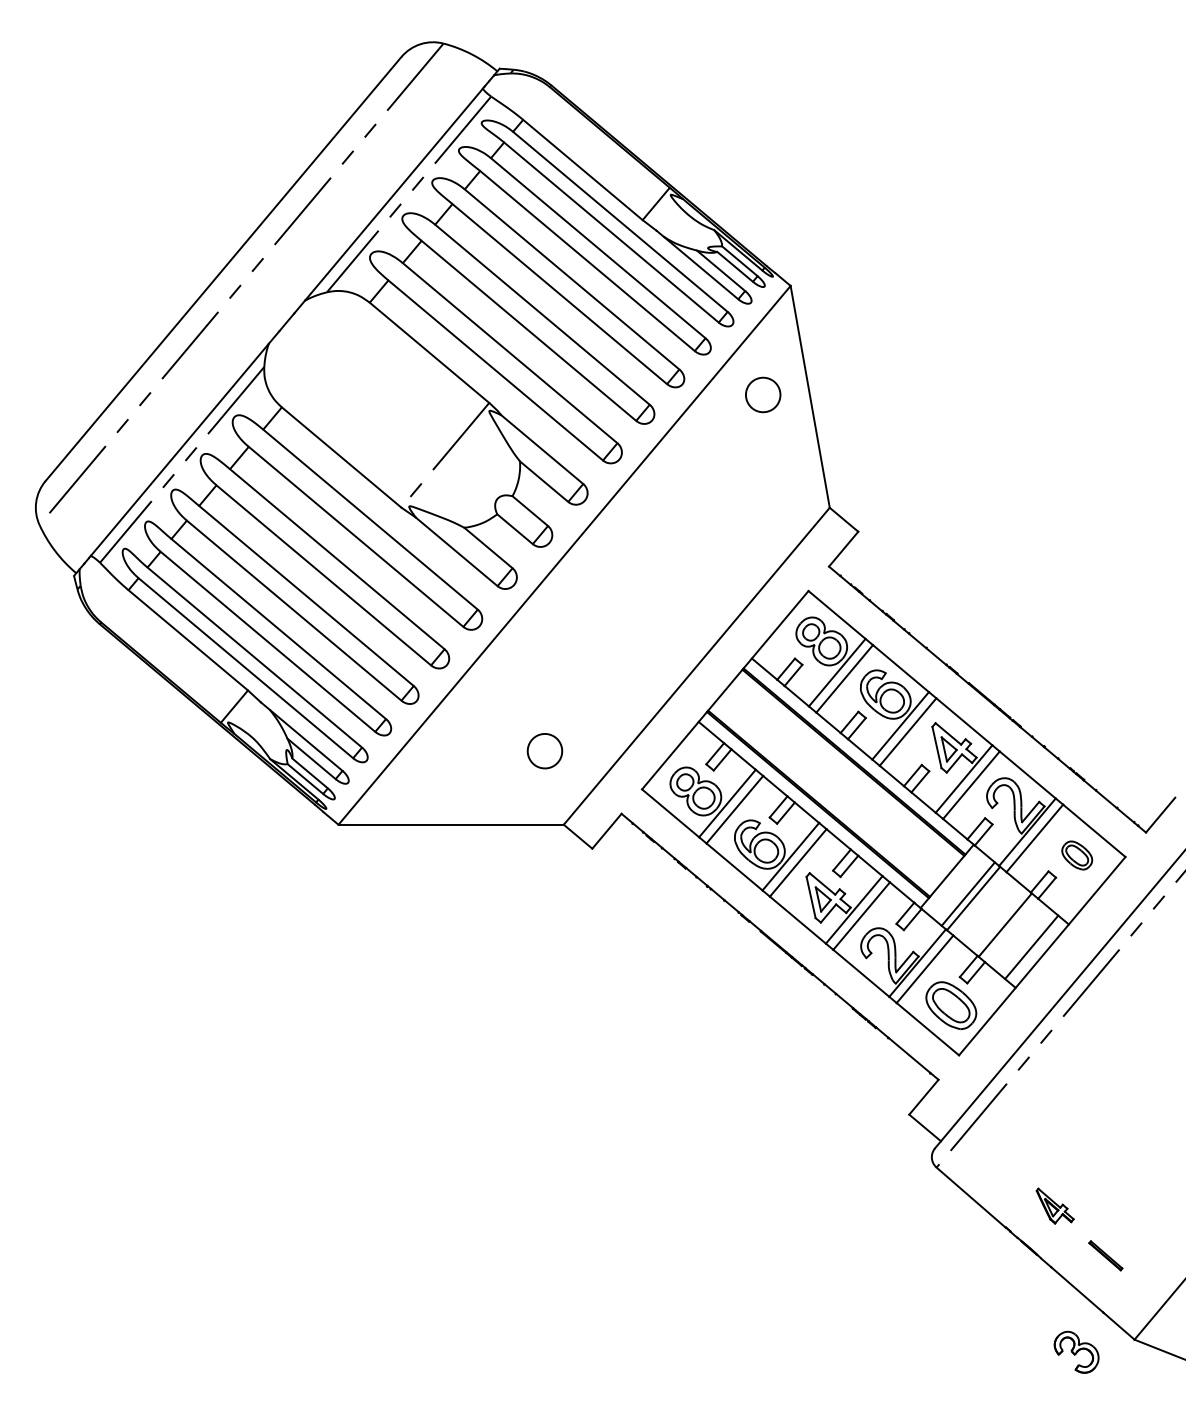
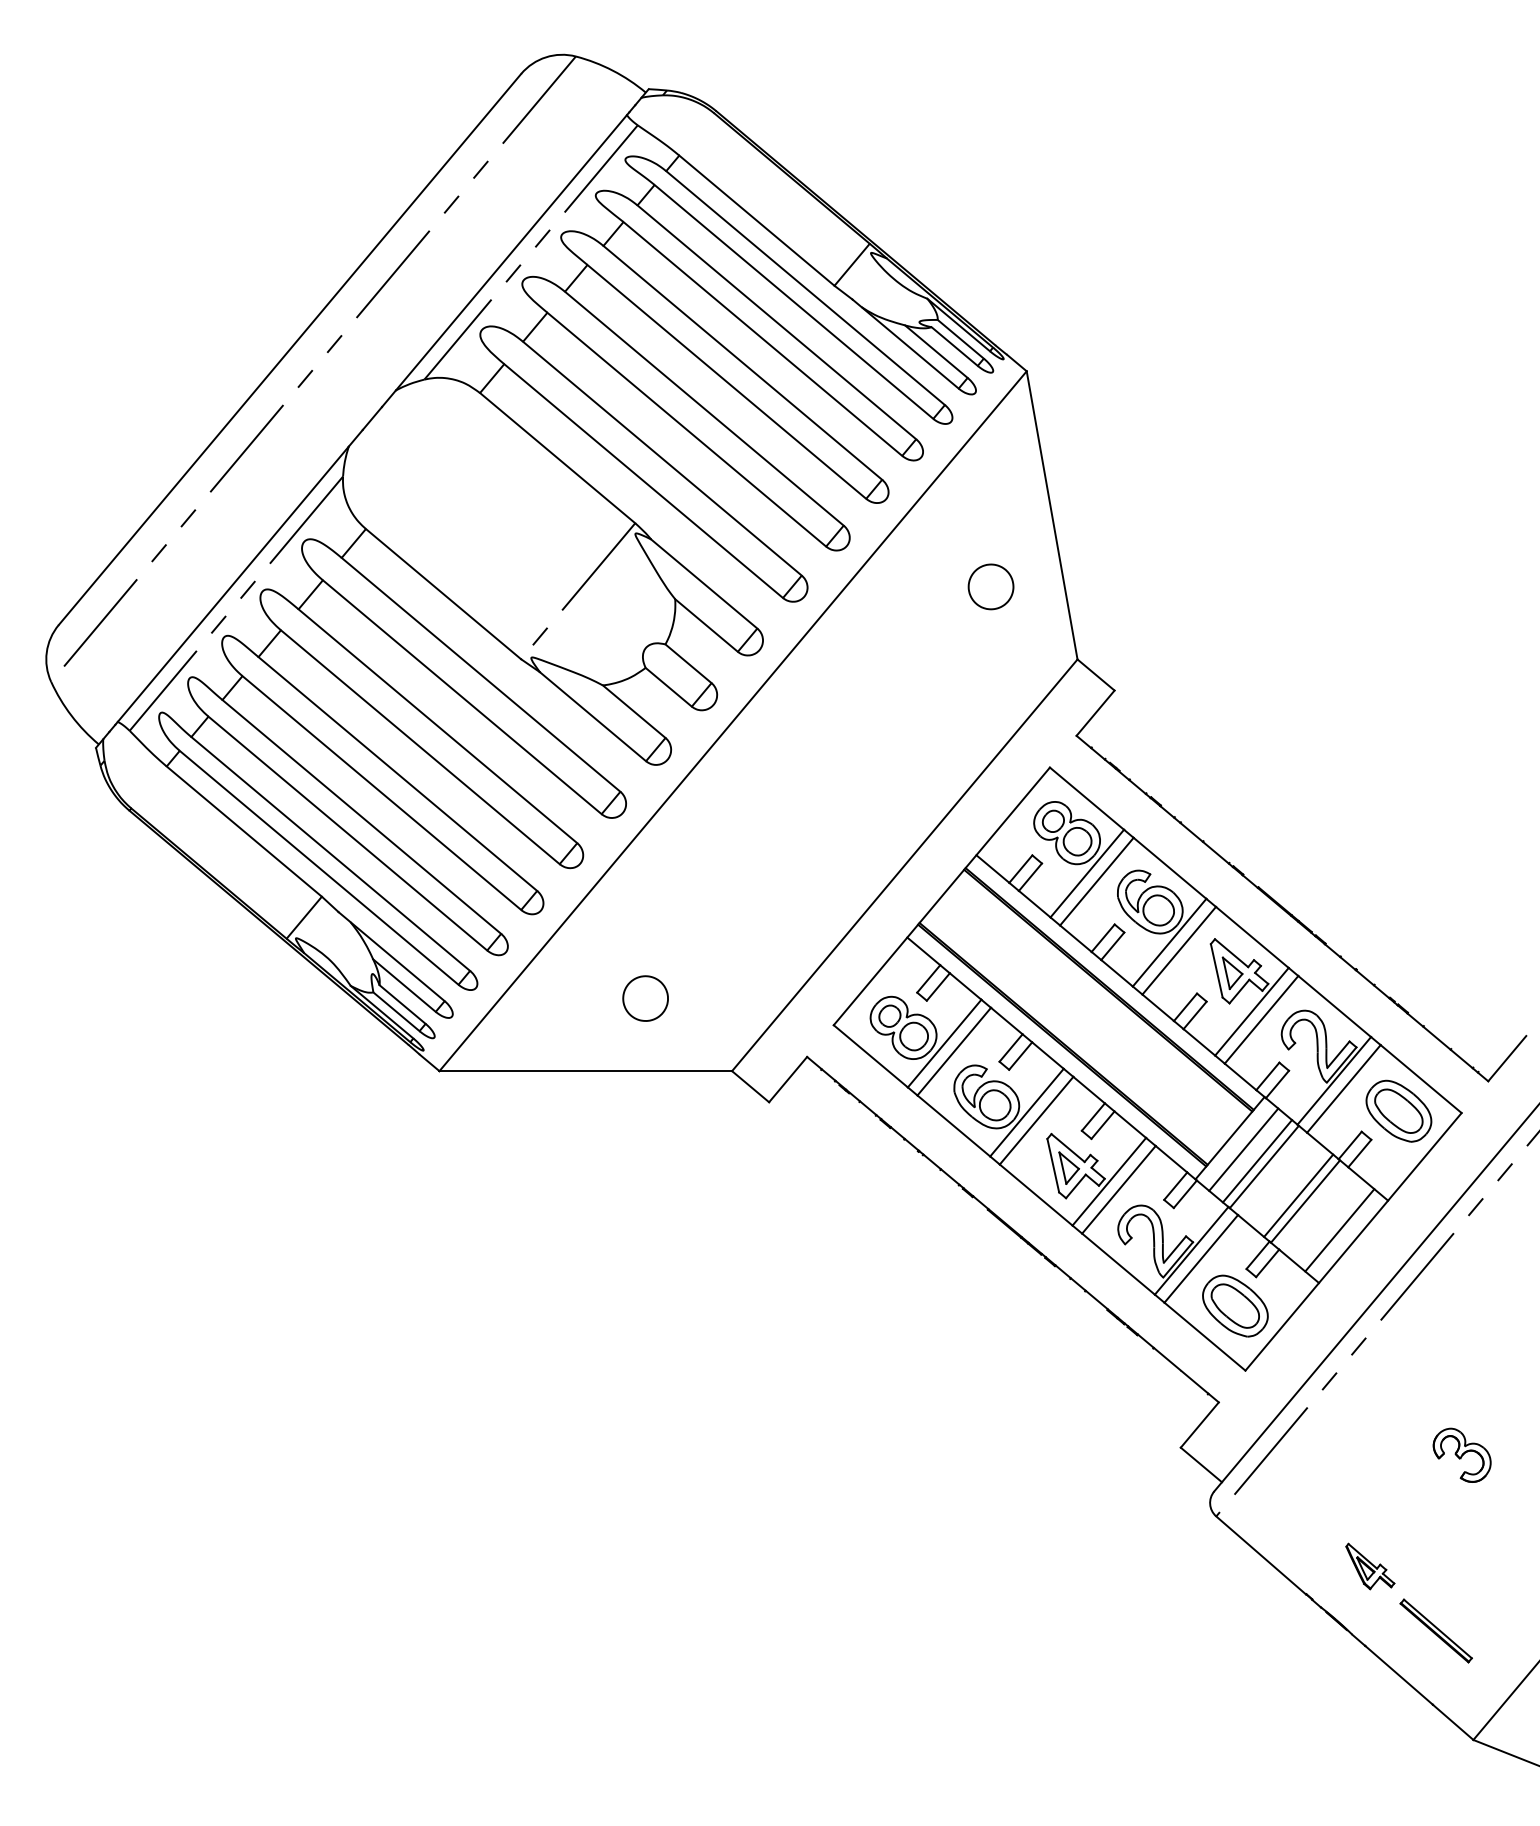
part: (762, 394) -> (990, 586), moved
part: (544, 751) -> (645, 998), moved
part: (1076, 855) -> (1398, 1110), size x1.67
line: (957, 885) -> (1243, 1149), added
line: (999, 920) -> (1298, 1195), added
part: (1105, 1255) -> (1435, 1630), size x1.67
part: (1076, 1351) -> (1461, 1454), moved

